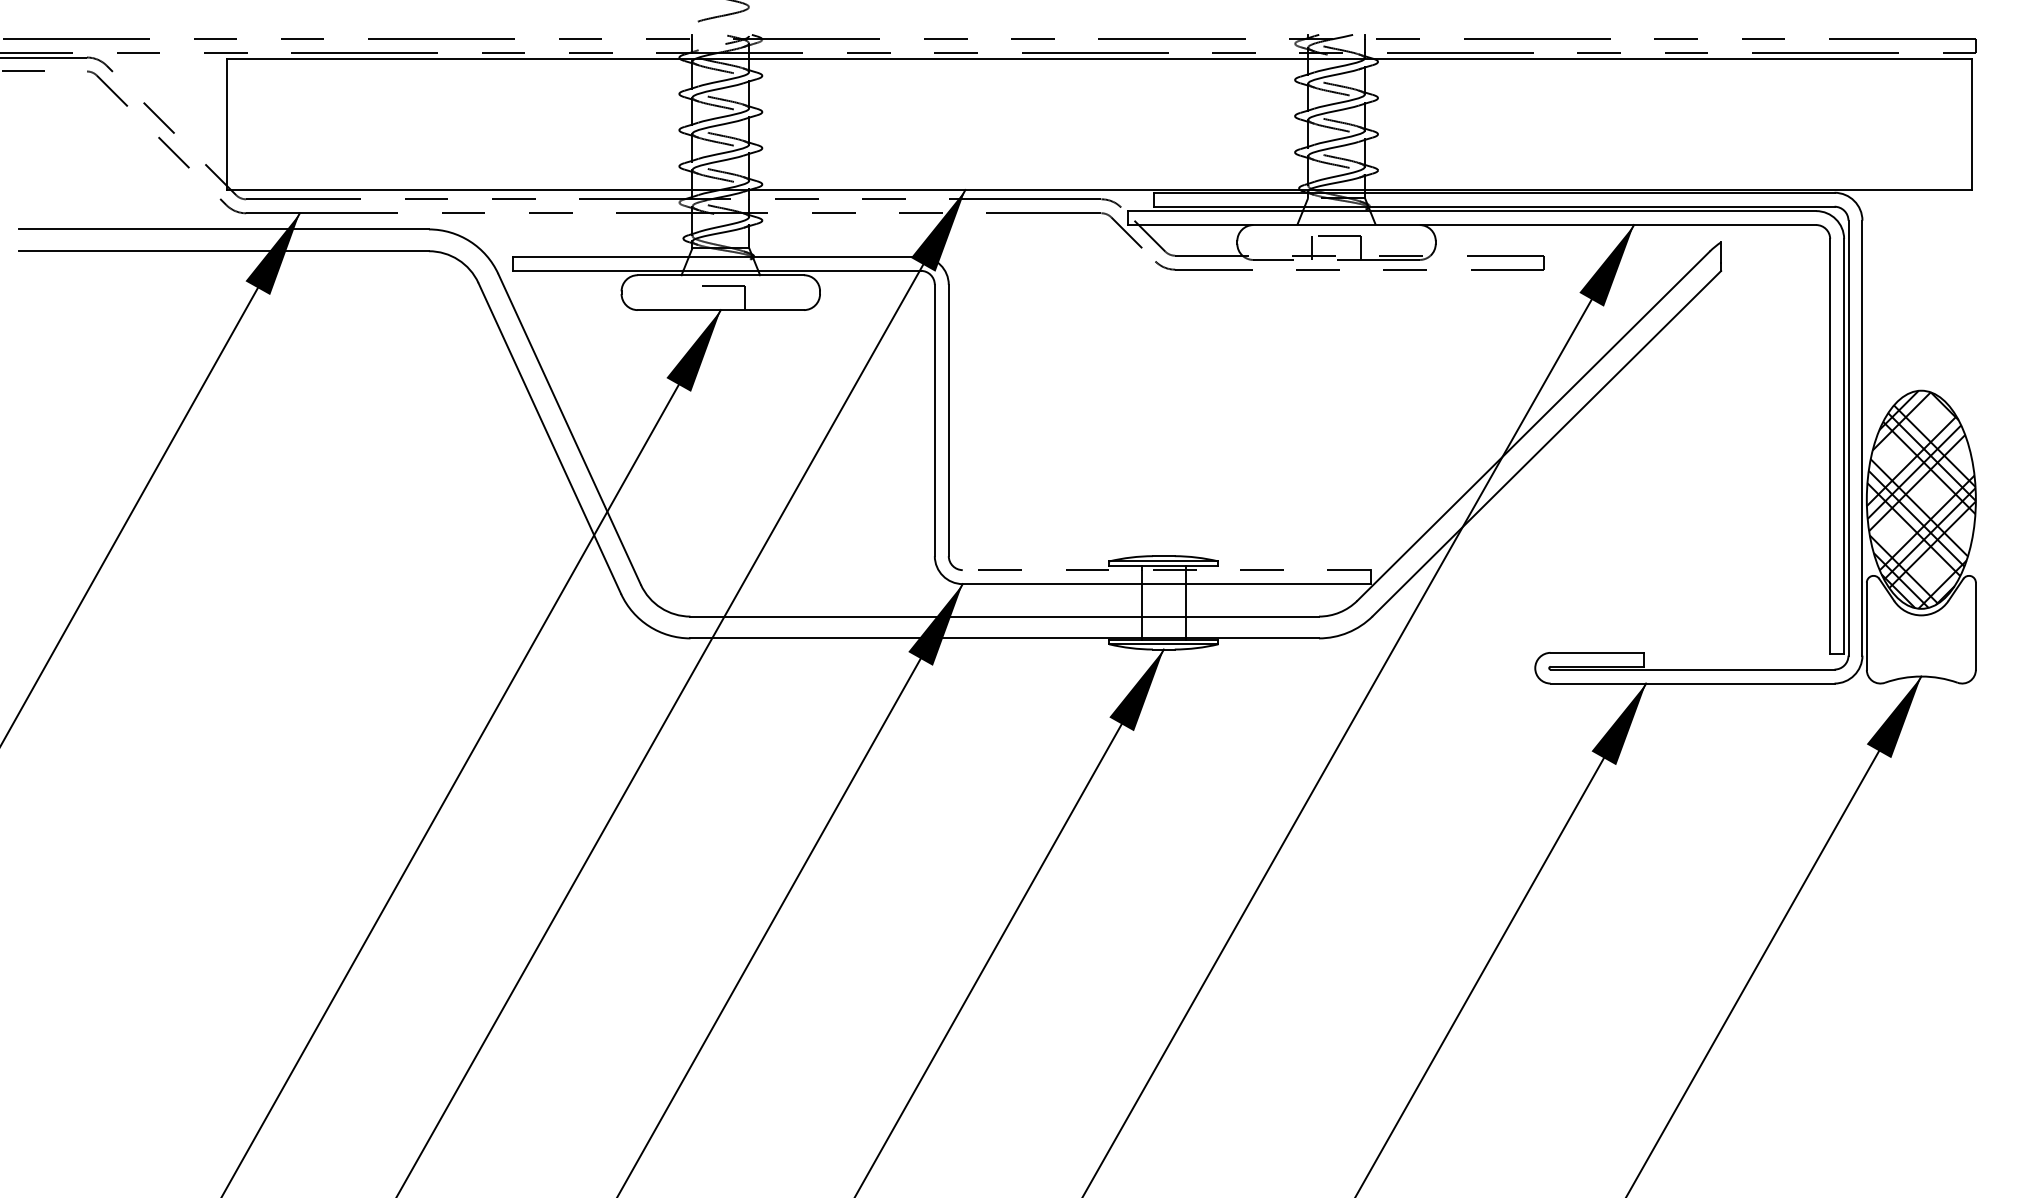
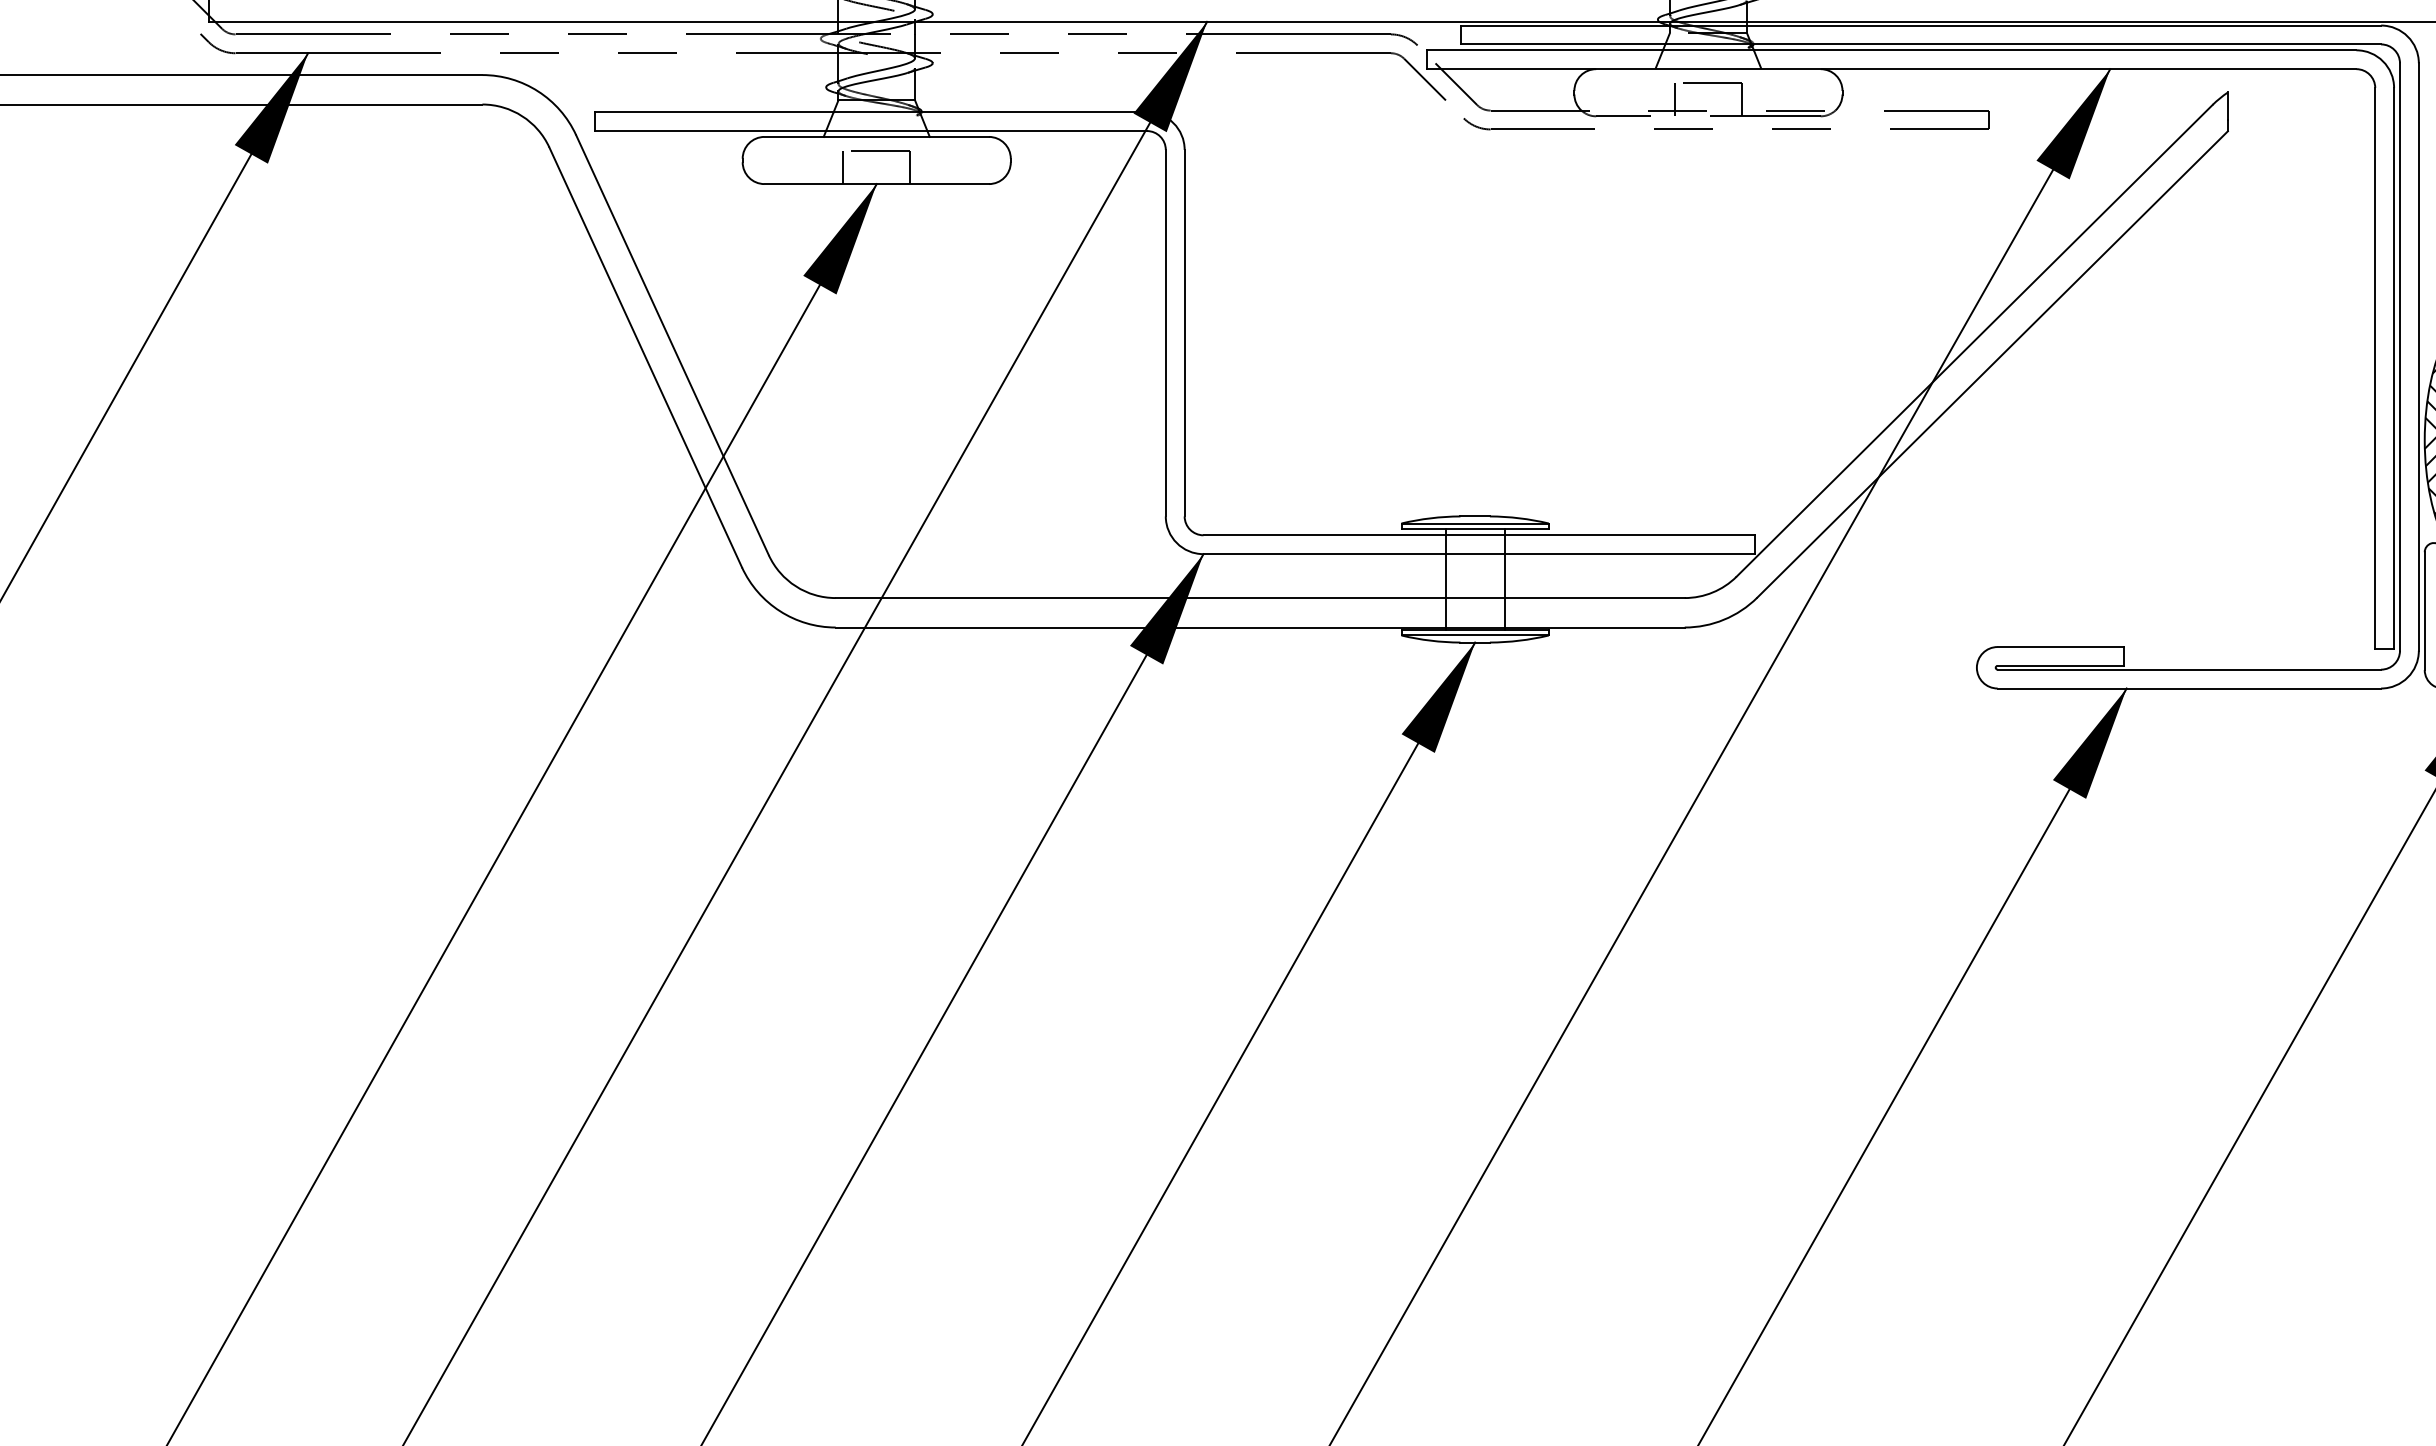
line: (696, 297) -> (843, 167), added
line: (1166, 570) -> (1478, 535), dashed -> solid

